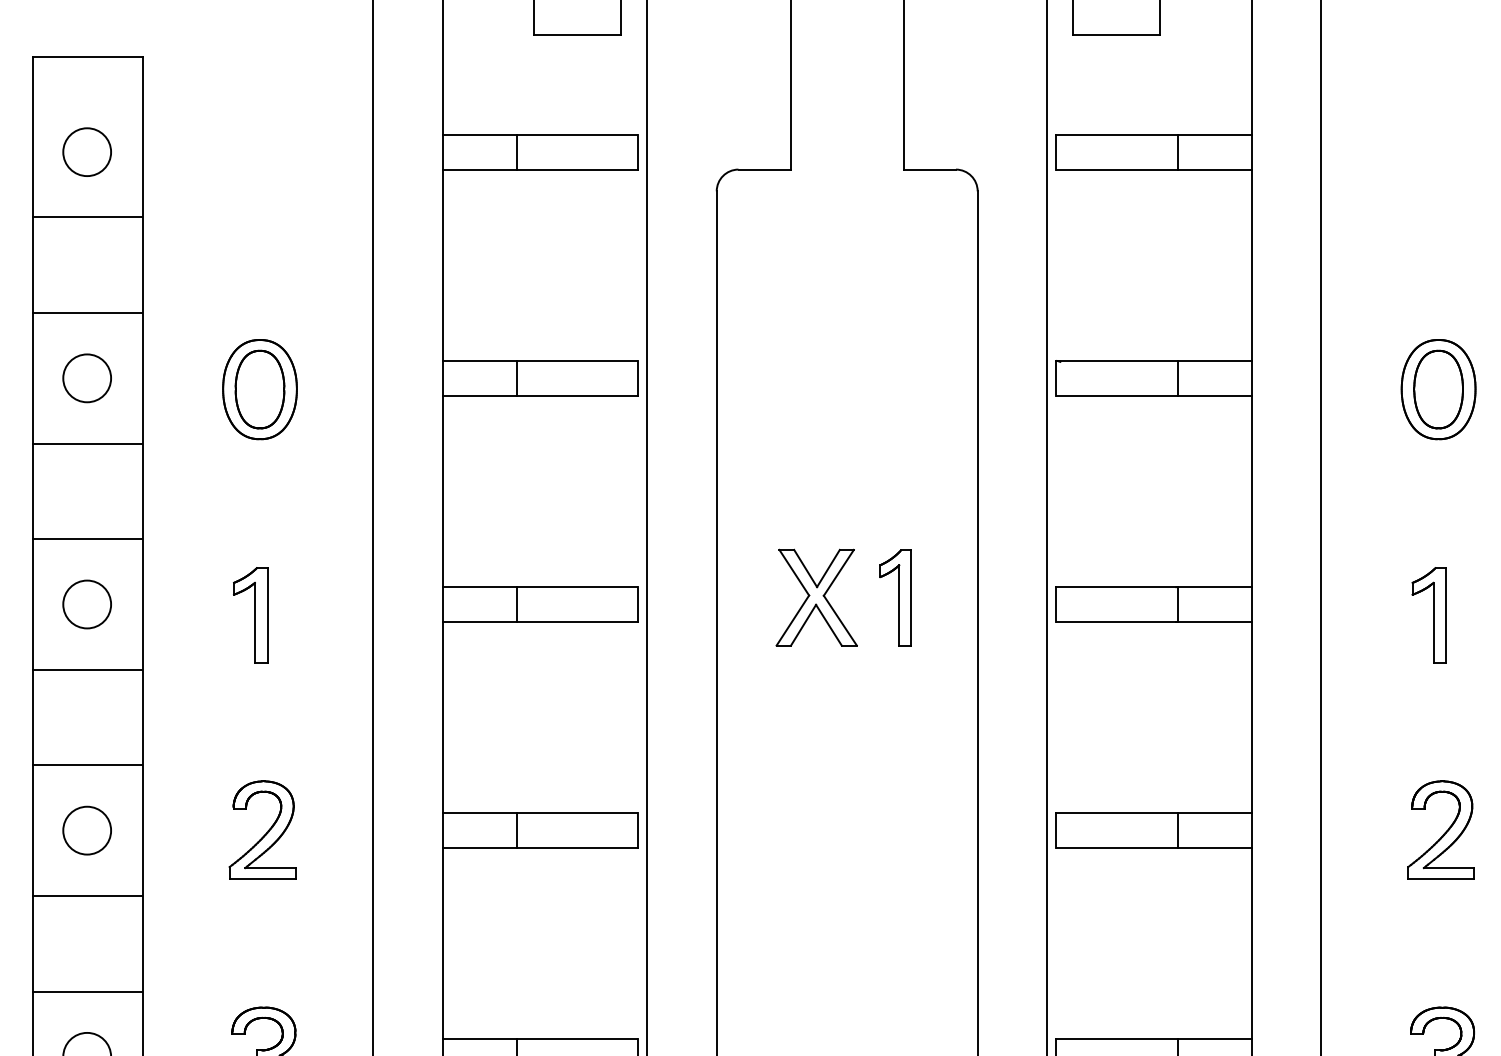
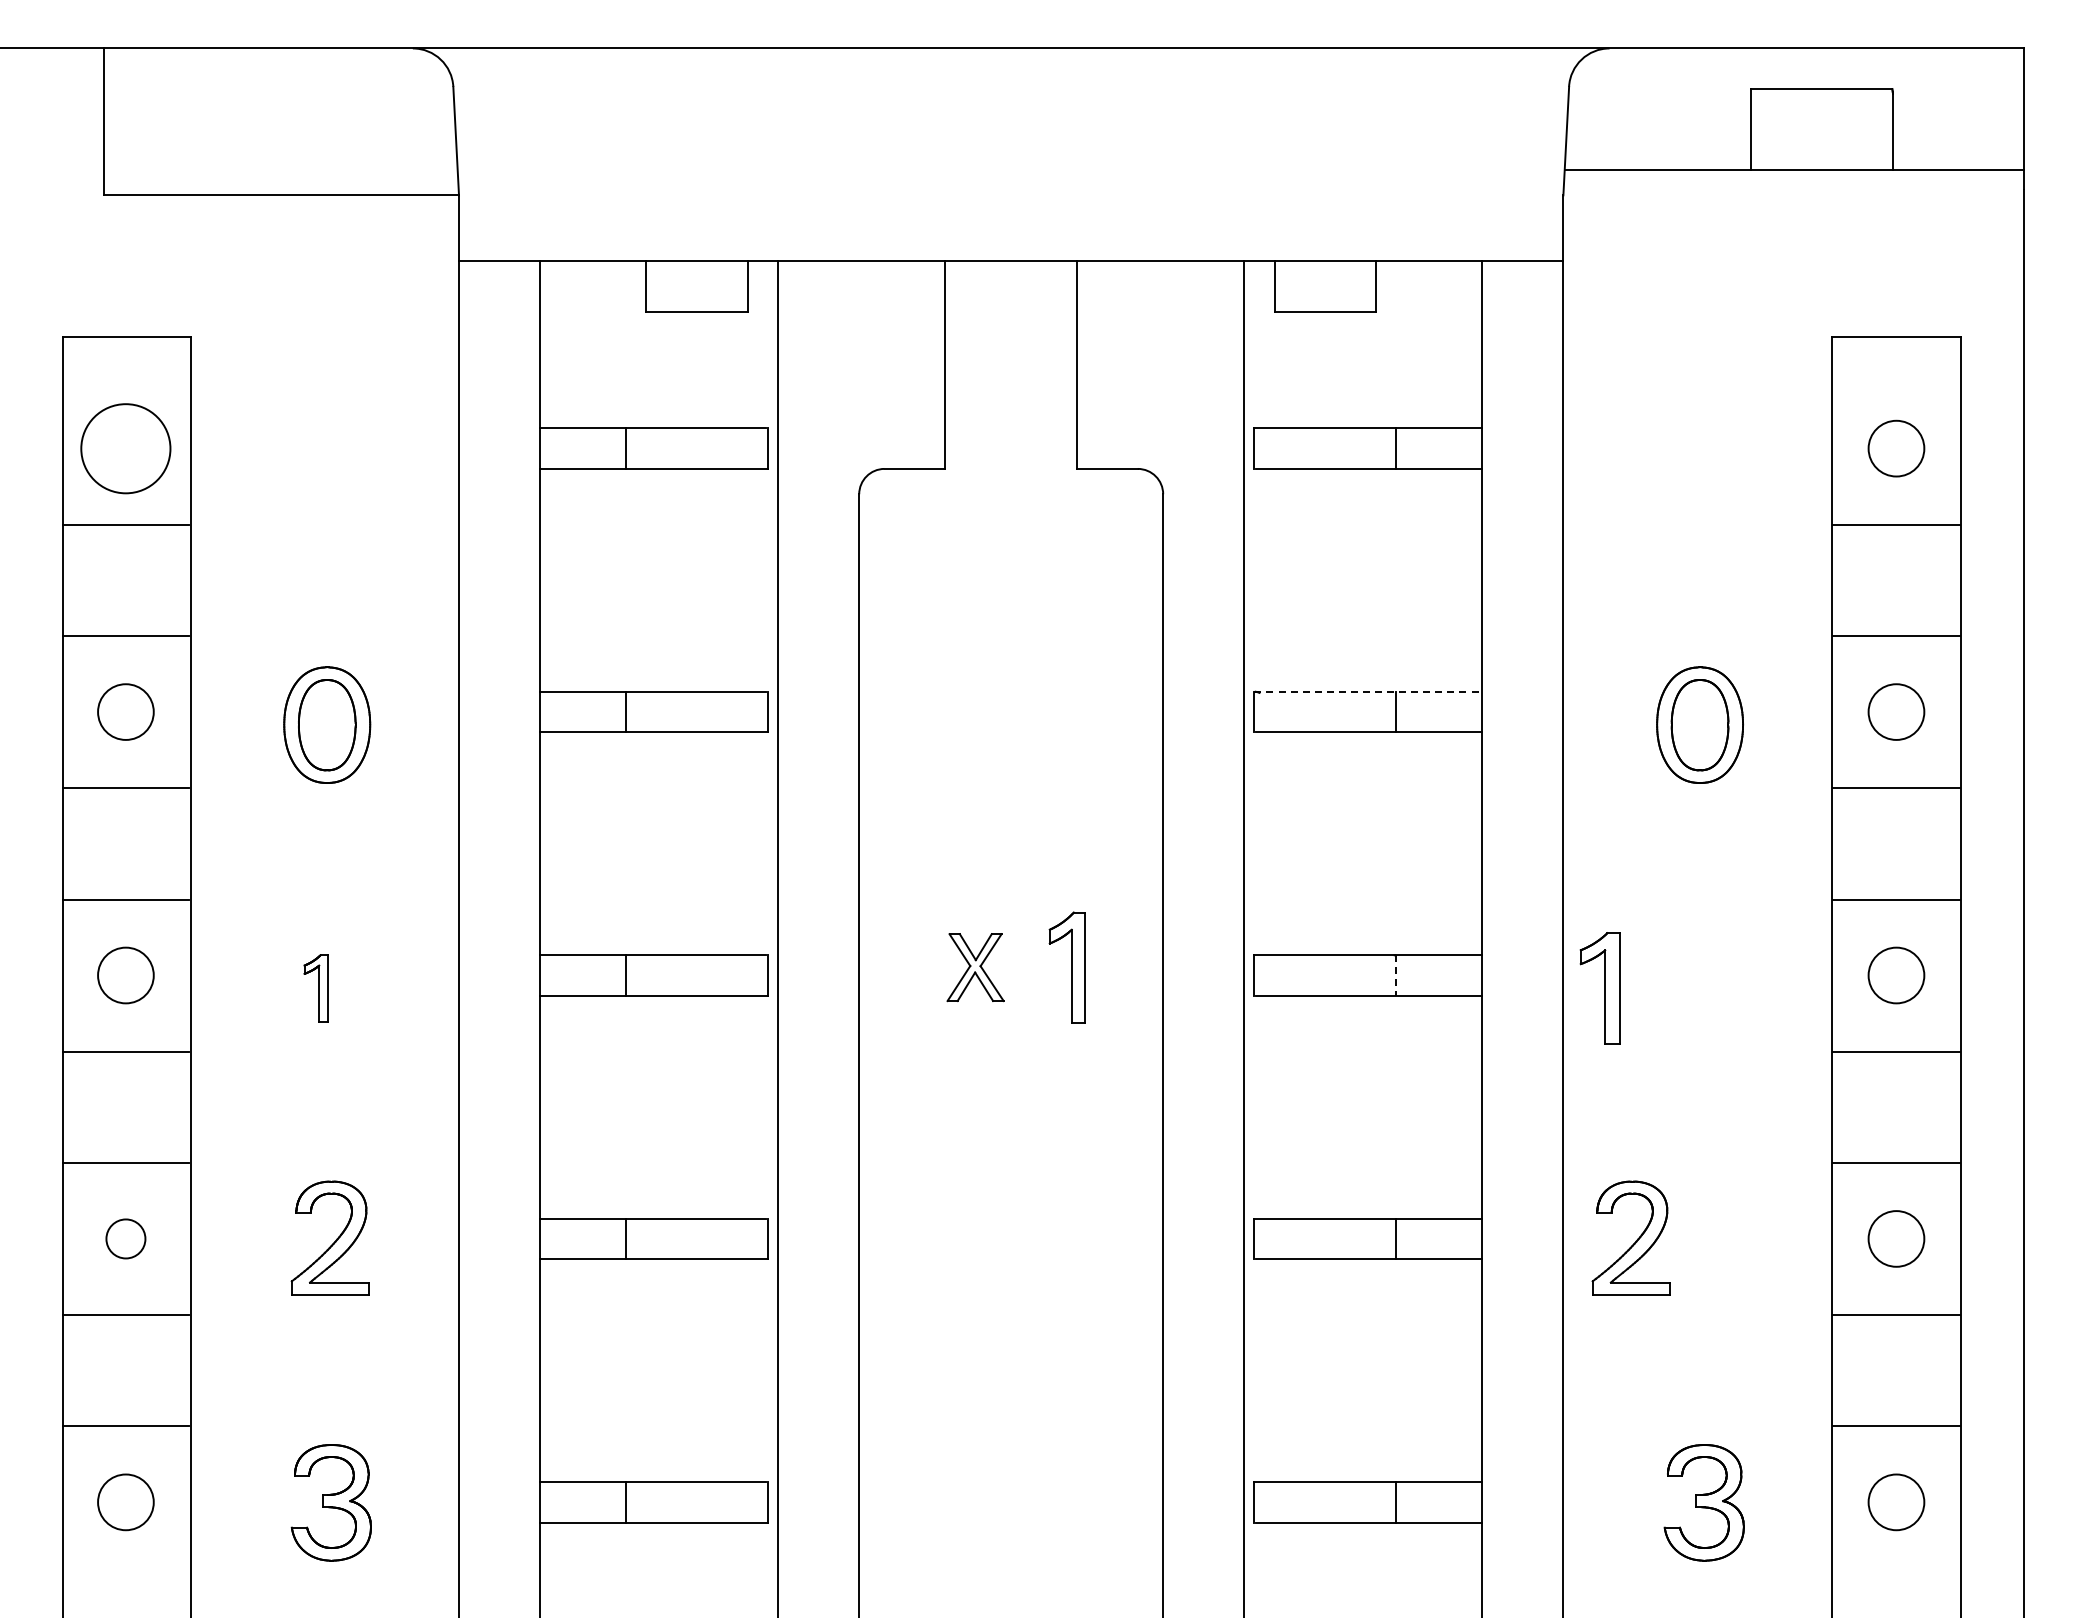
circle: (86, 152) -> (125, 448), size x1.6
line: (1153, 360) -> (1368, 691), solid -> dashed
part: (816, 597) -> (975, 967), size x0.6
line: (1177, 605) -> (1396, 976), solid -> dashed
part: (249, 615) -> (315, 988), size x0.6
part: (1428, 615) -> (1599, 988), moved
circle: (86, 830) -> (125, 1238), size x0.7
part: (1444, 832) -> (1635, 1241), moved

